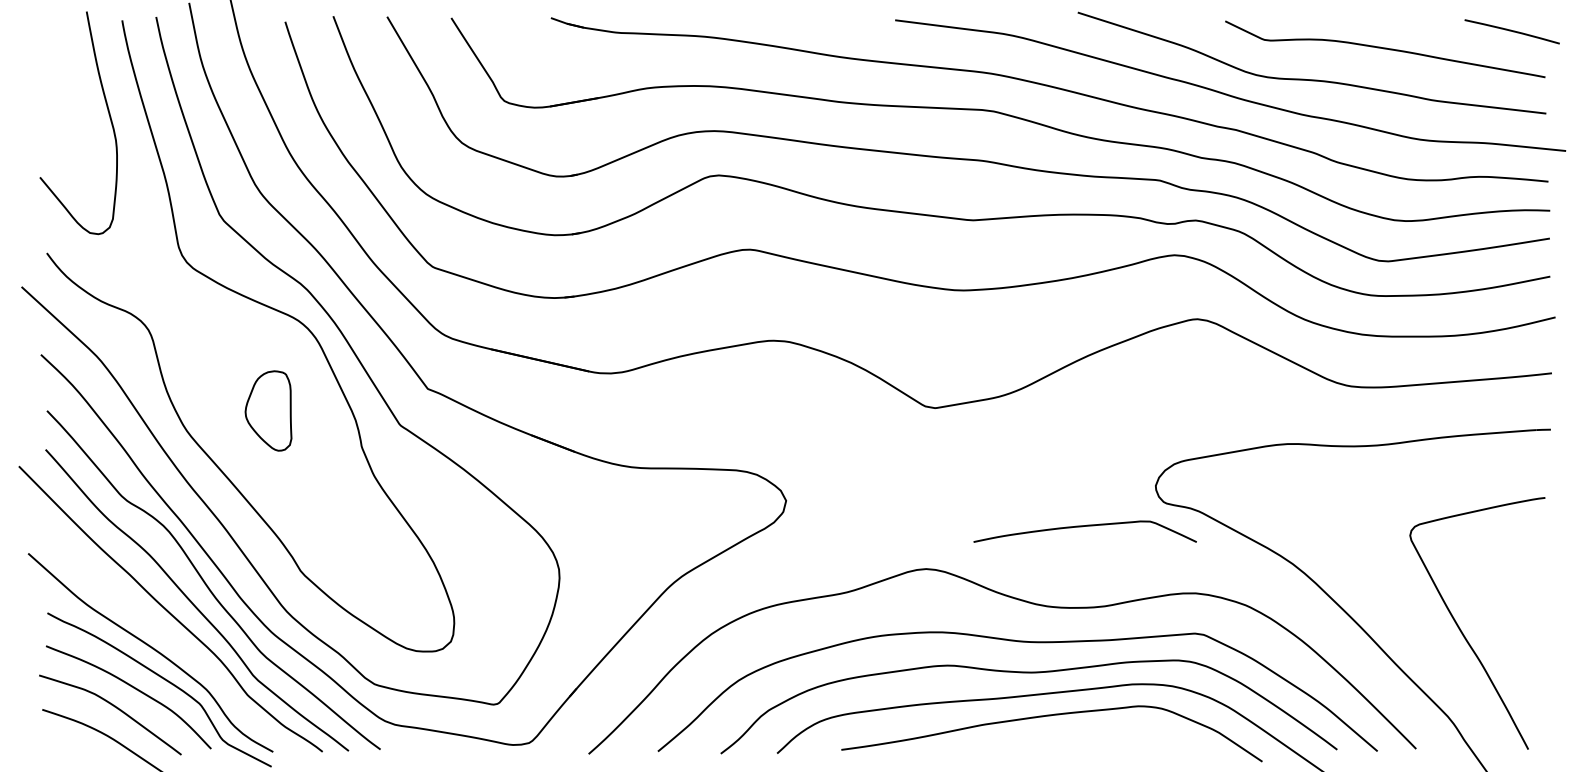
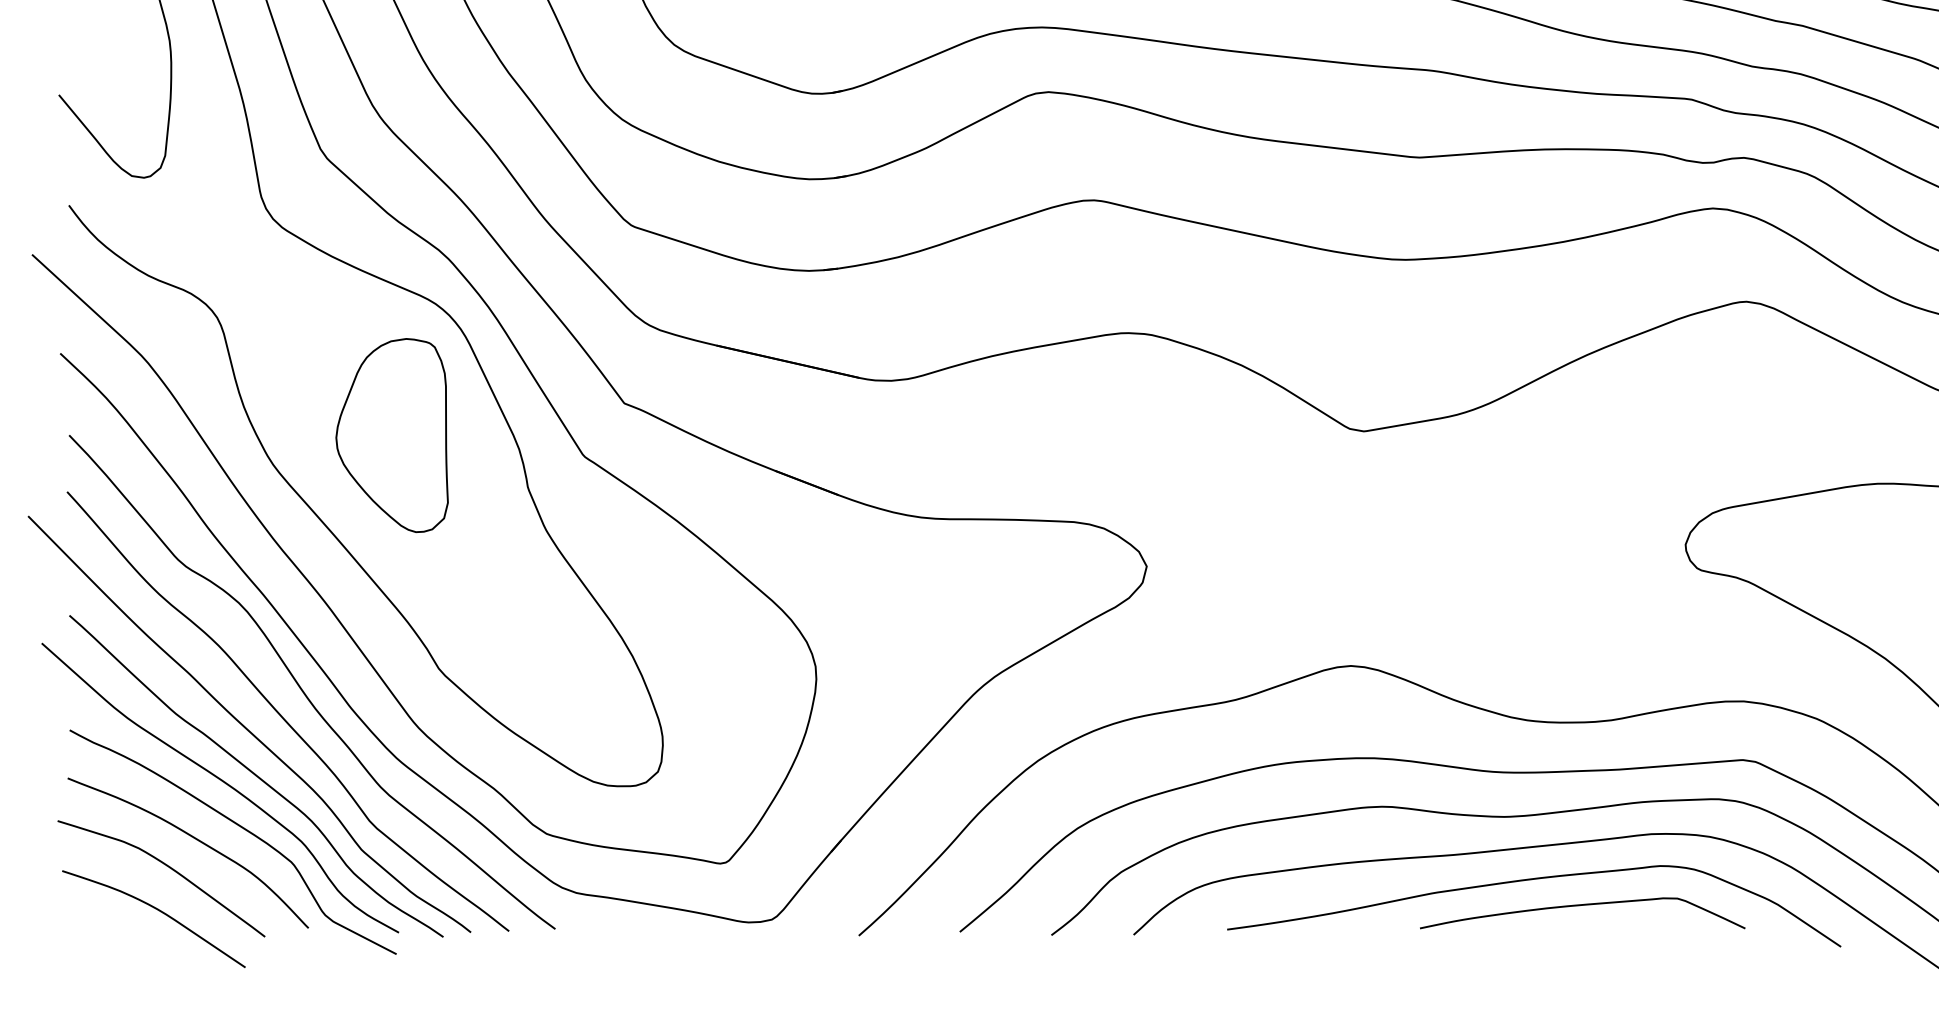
part: (268, 410) -> (392, 434), size x1.67
curve: (1082, 527) -> (1578, 907), moved
curve: (175, 644) -> (256, 775), added

